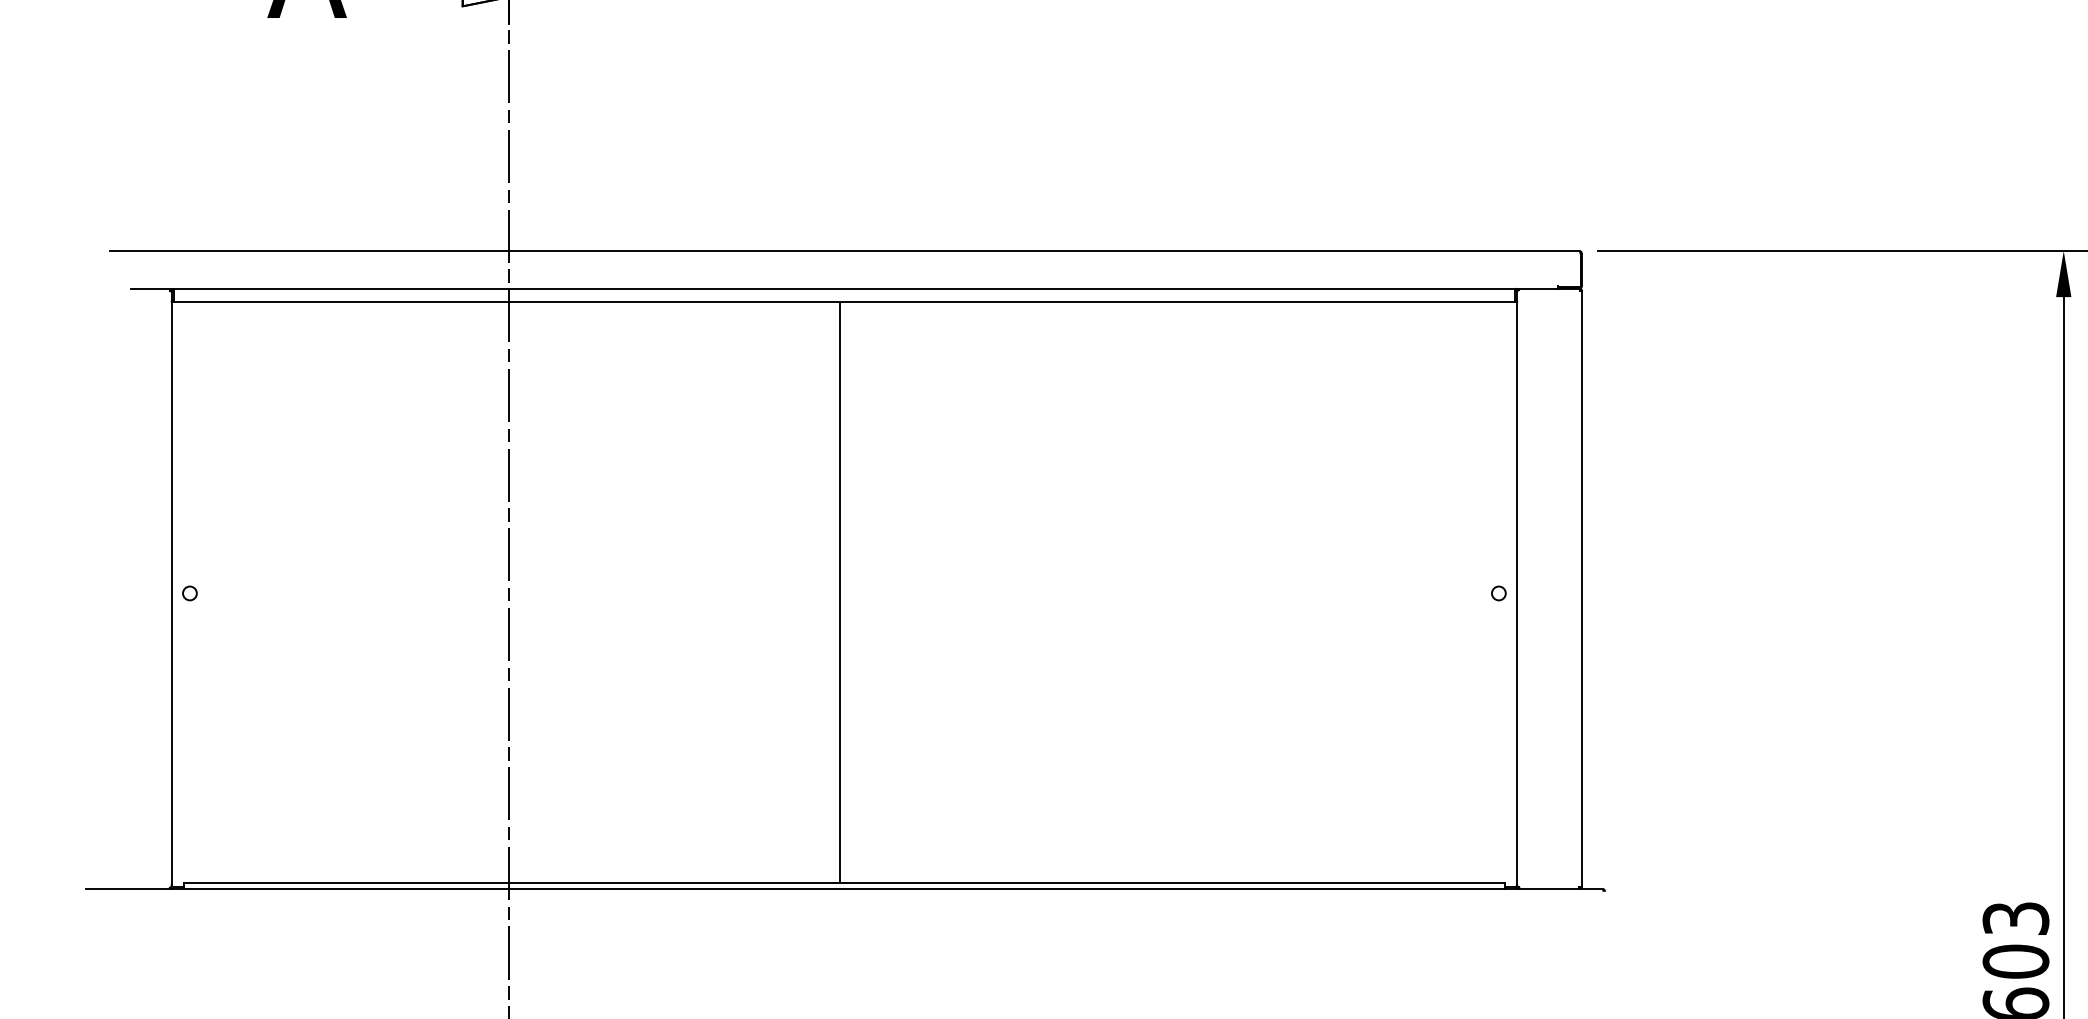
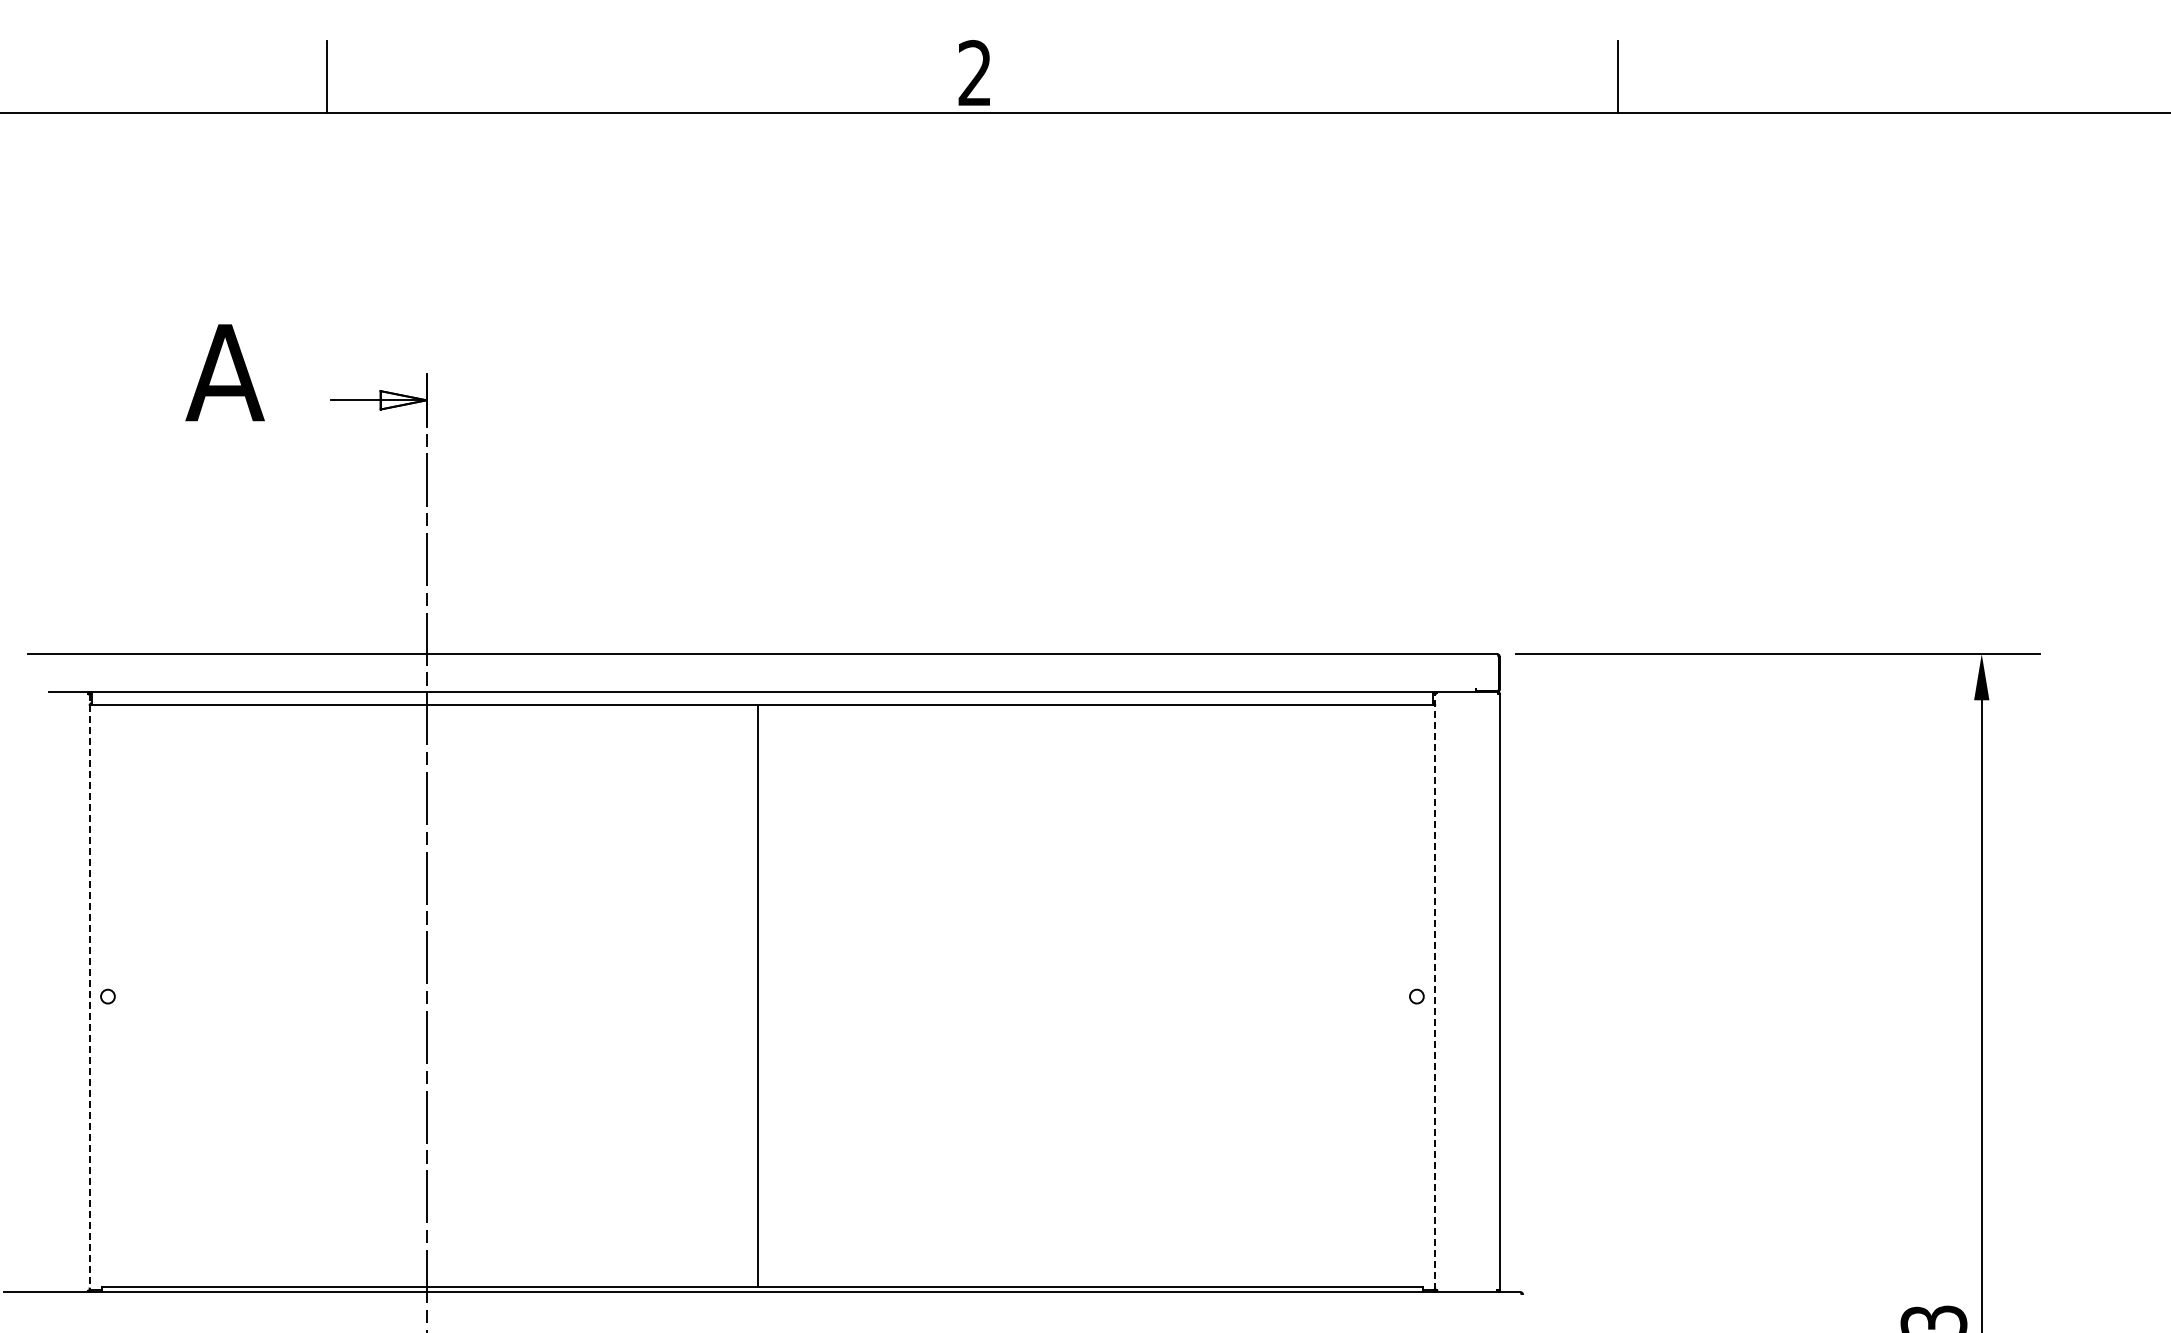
line: (1517, 588) -> (1435, 991), solid -> dashed
line: (171, 589) -> (89, 992), solid -> dashed

